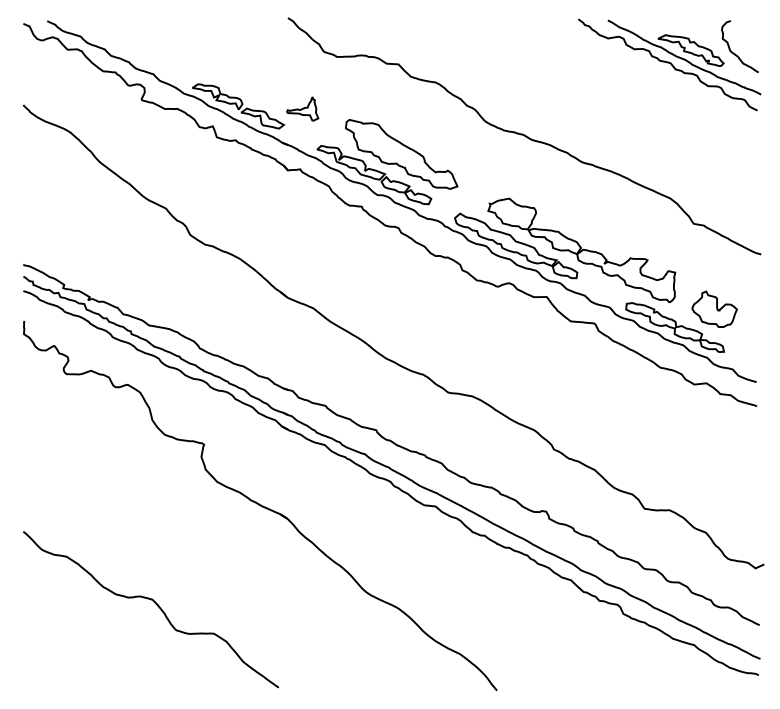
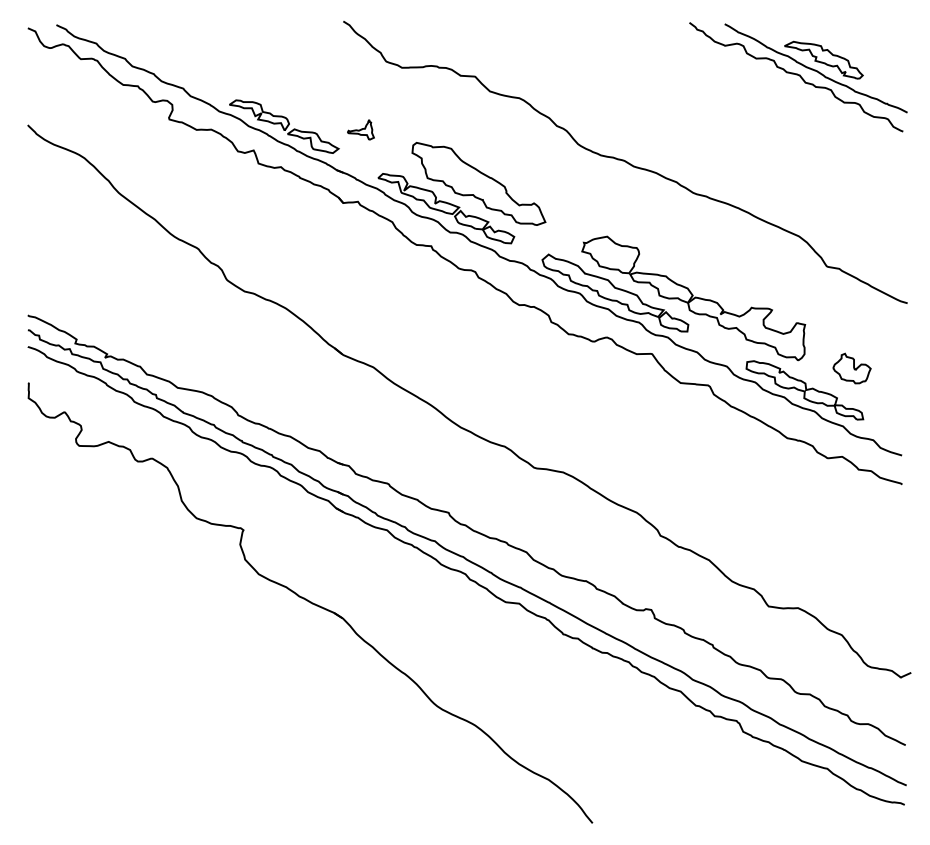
curve: (735, 53) -> (876, 63), removed
part: (302, 108) -> (360, 129), size x0.7
part: (714, 309) -> (851, 368), size x0.7
curve: (157, 606) -> (187, 722), removed

